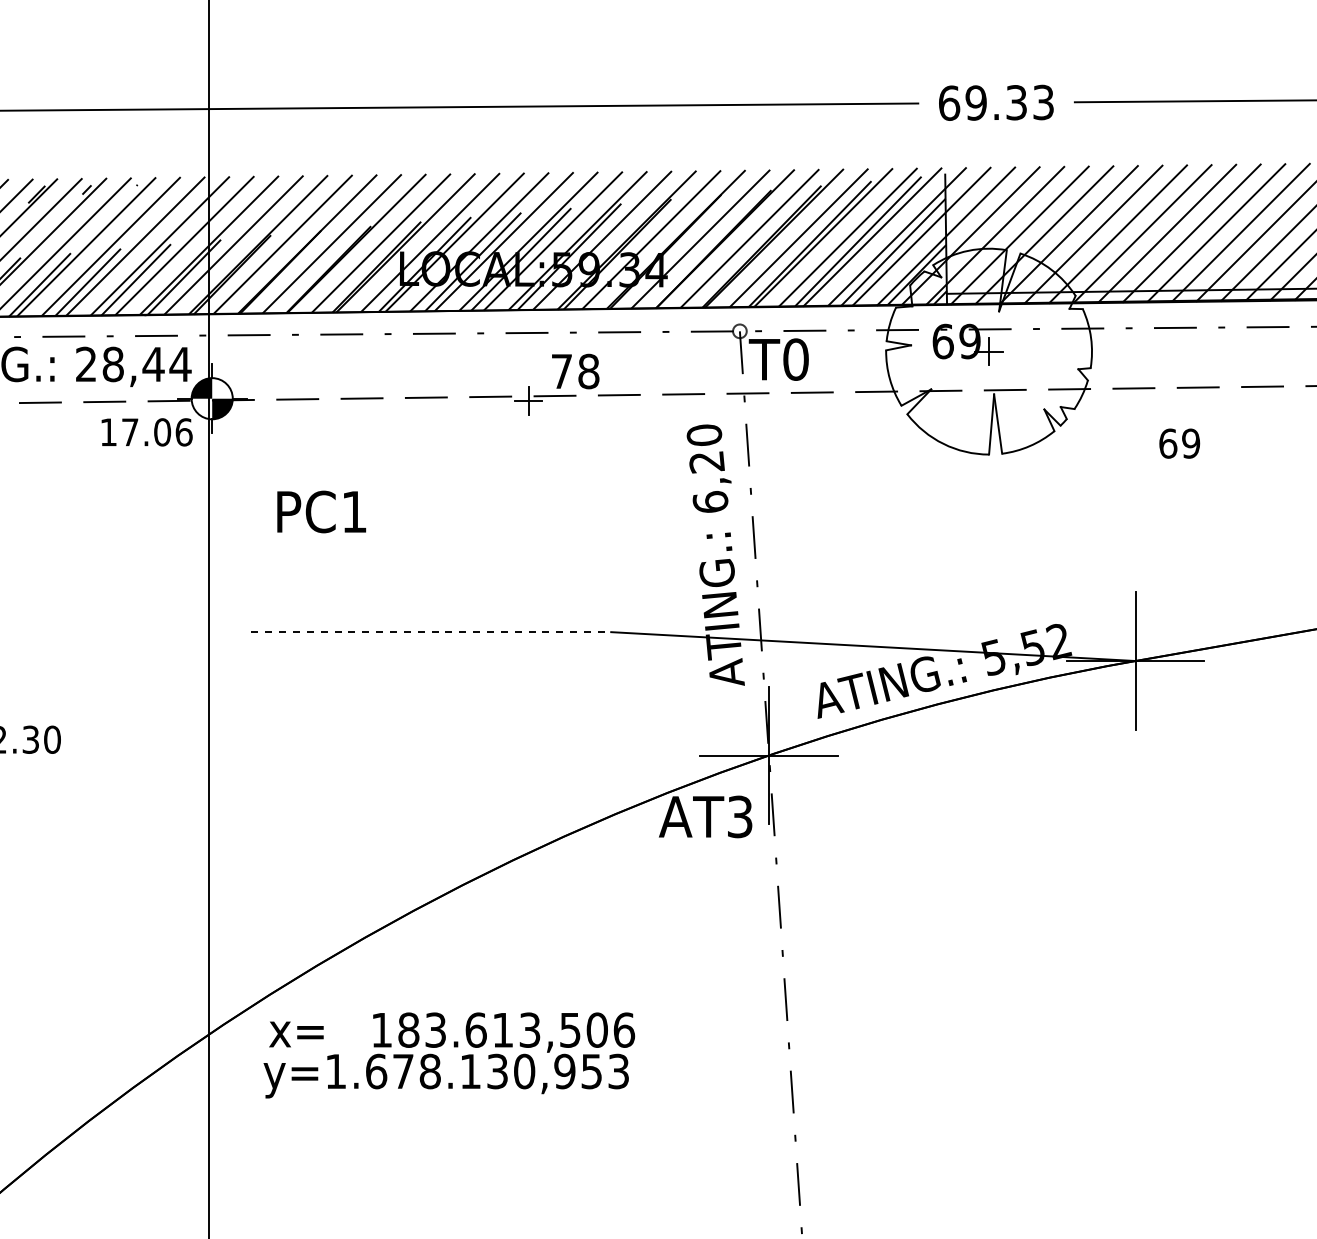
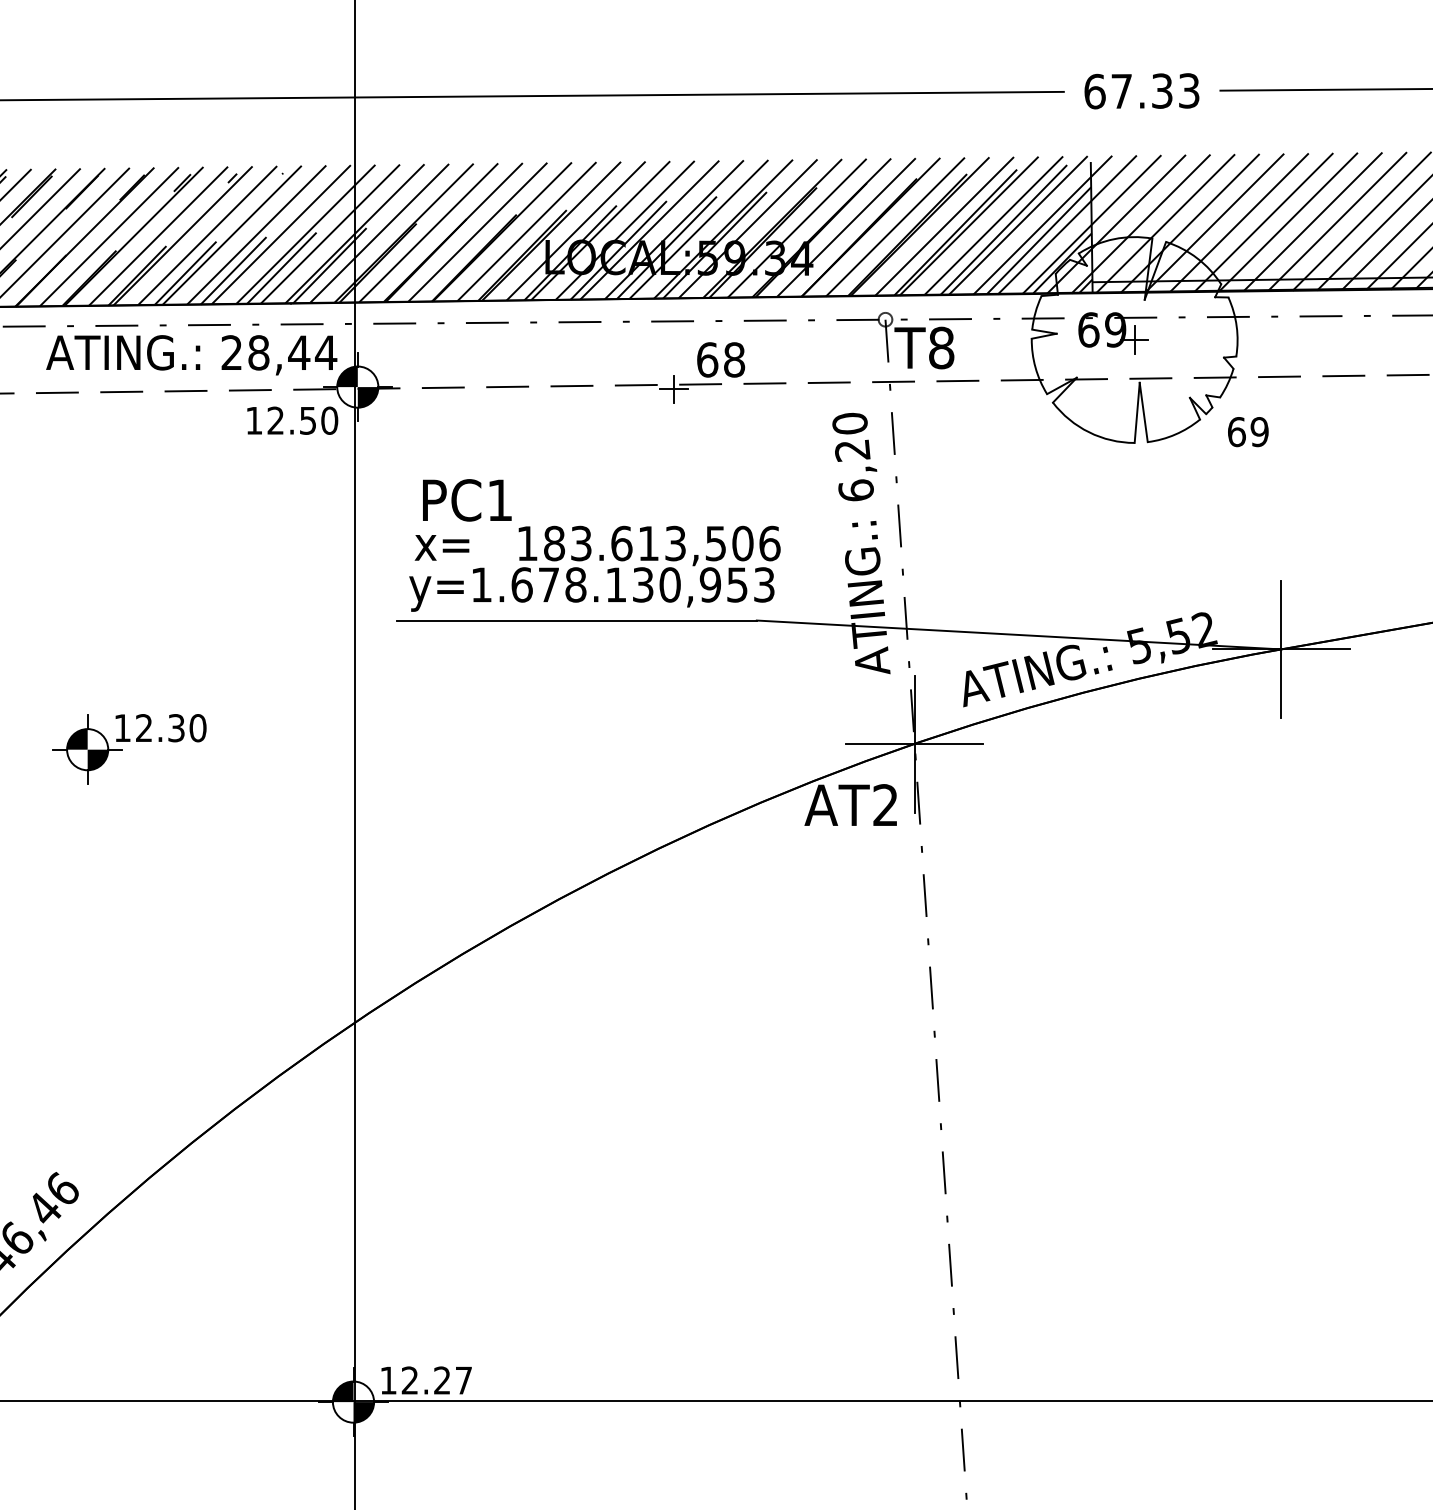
text: (975, 103) -> (1121, 91), 69.33 -> 67.33
text: (795, 360) -> (941, 348), T0 -> T8
text: (561, 371) -> (707, 359), 78 -> 68
text: (156, 432) -> (302, 420), 17.06 -> 12.50
text: (1179, 444) -> (1248, 432), moved
line: (430, 632) -> (576, 620), dashed -> solid
text: (739, 817) -> (885, 805), AT3 -> AT2
text: (448, 1055) -> (594, 568), moved

